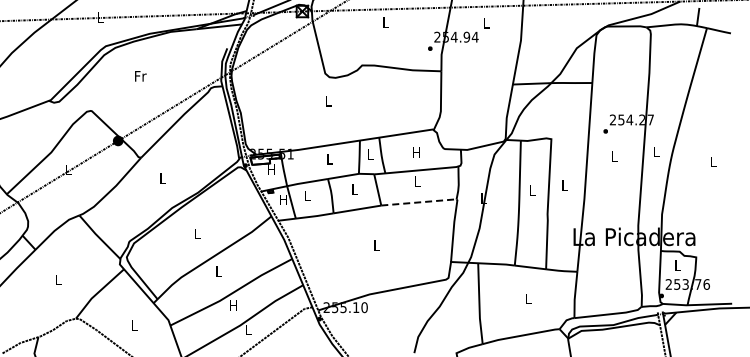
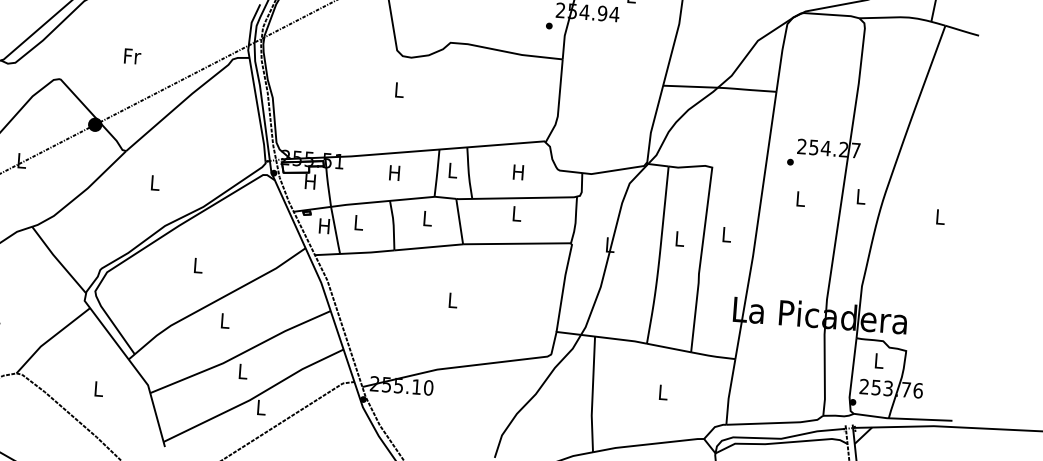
text: (140, 76) -> (132, 56), moved
text: (329, 159) -> (394, 173), L -> H
line: (419, 202) -> (517, 243), dashed -> solid
text: (233, 305) -> (242, 371), H -> L

